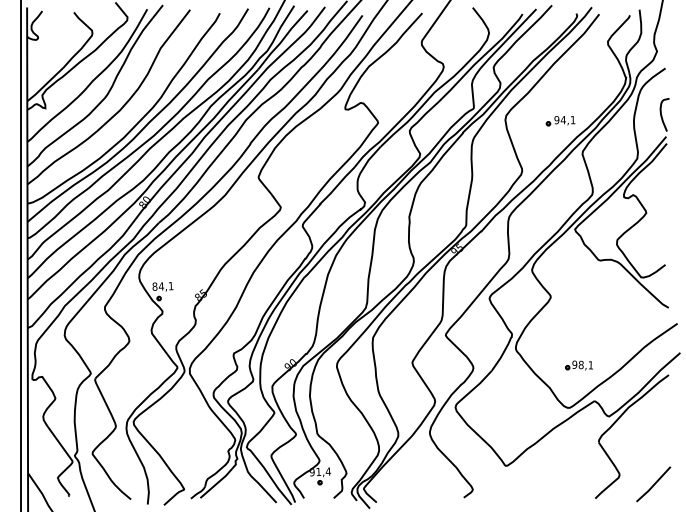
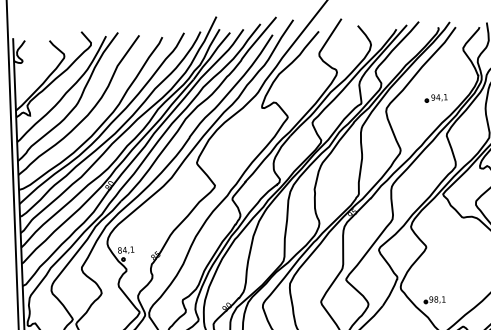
part: (560, 121) -> (436, 98), moved
part: (578, 365) -> (434, 299), moved

